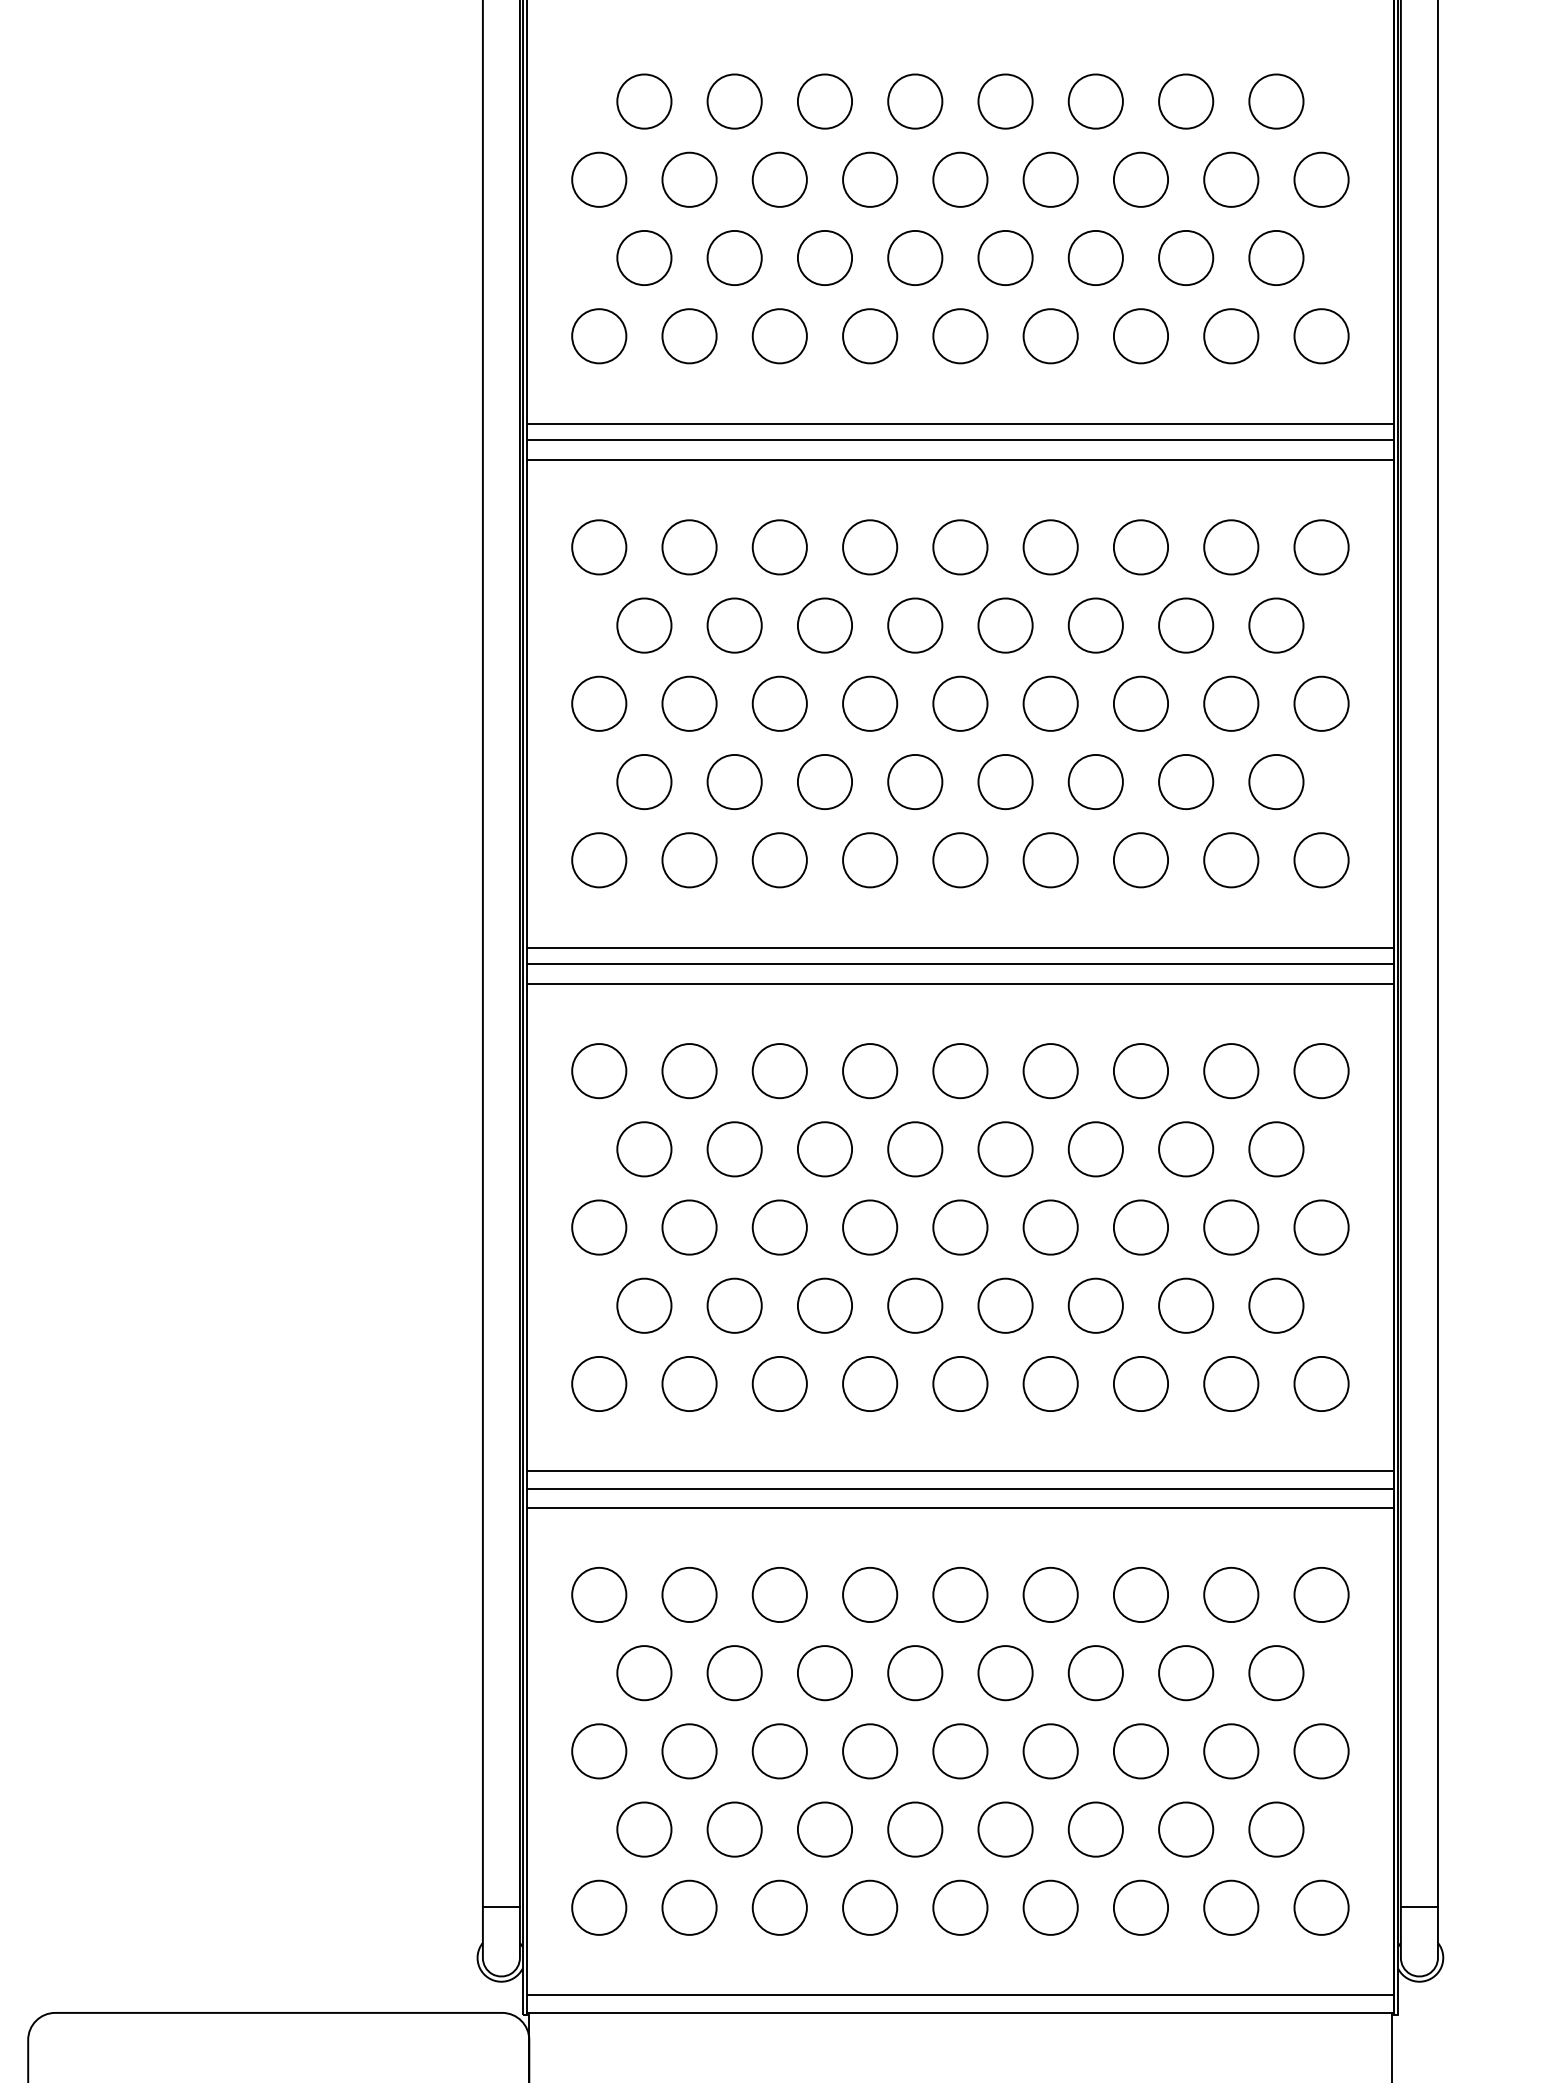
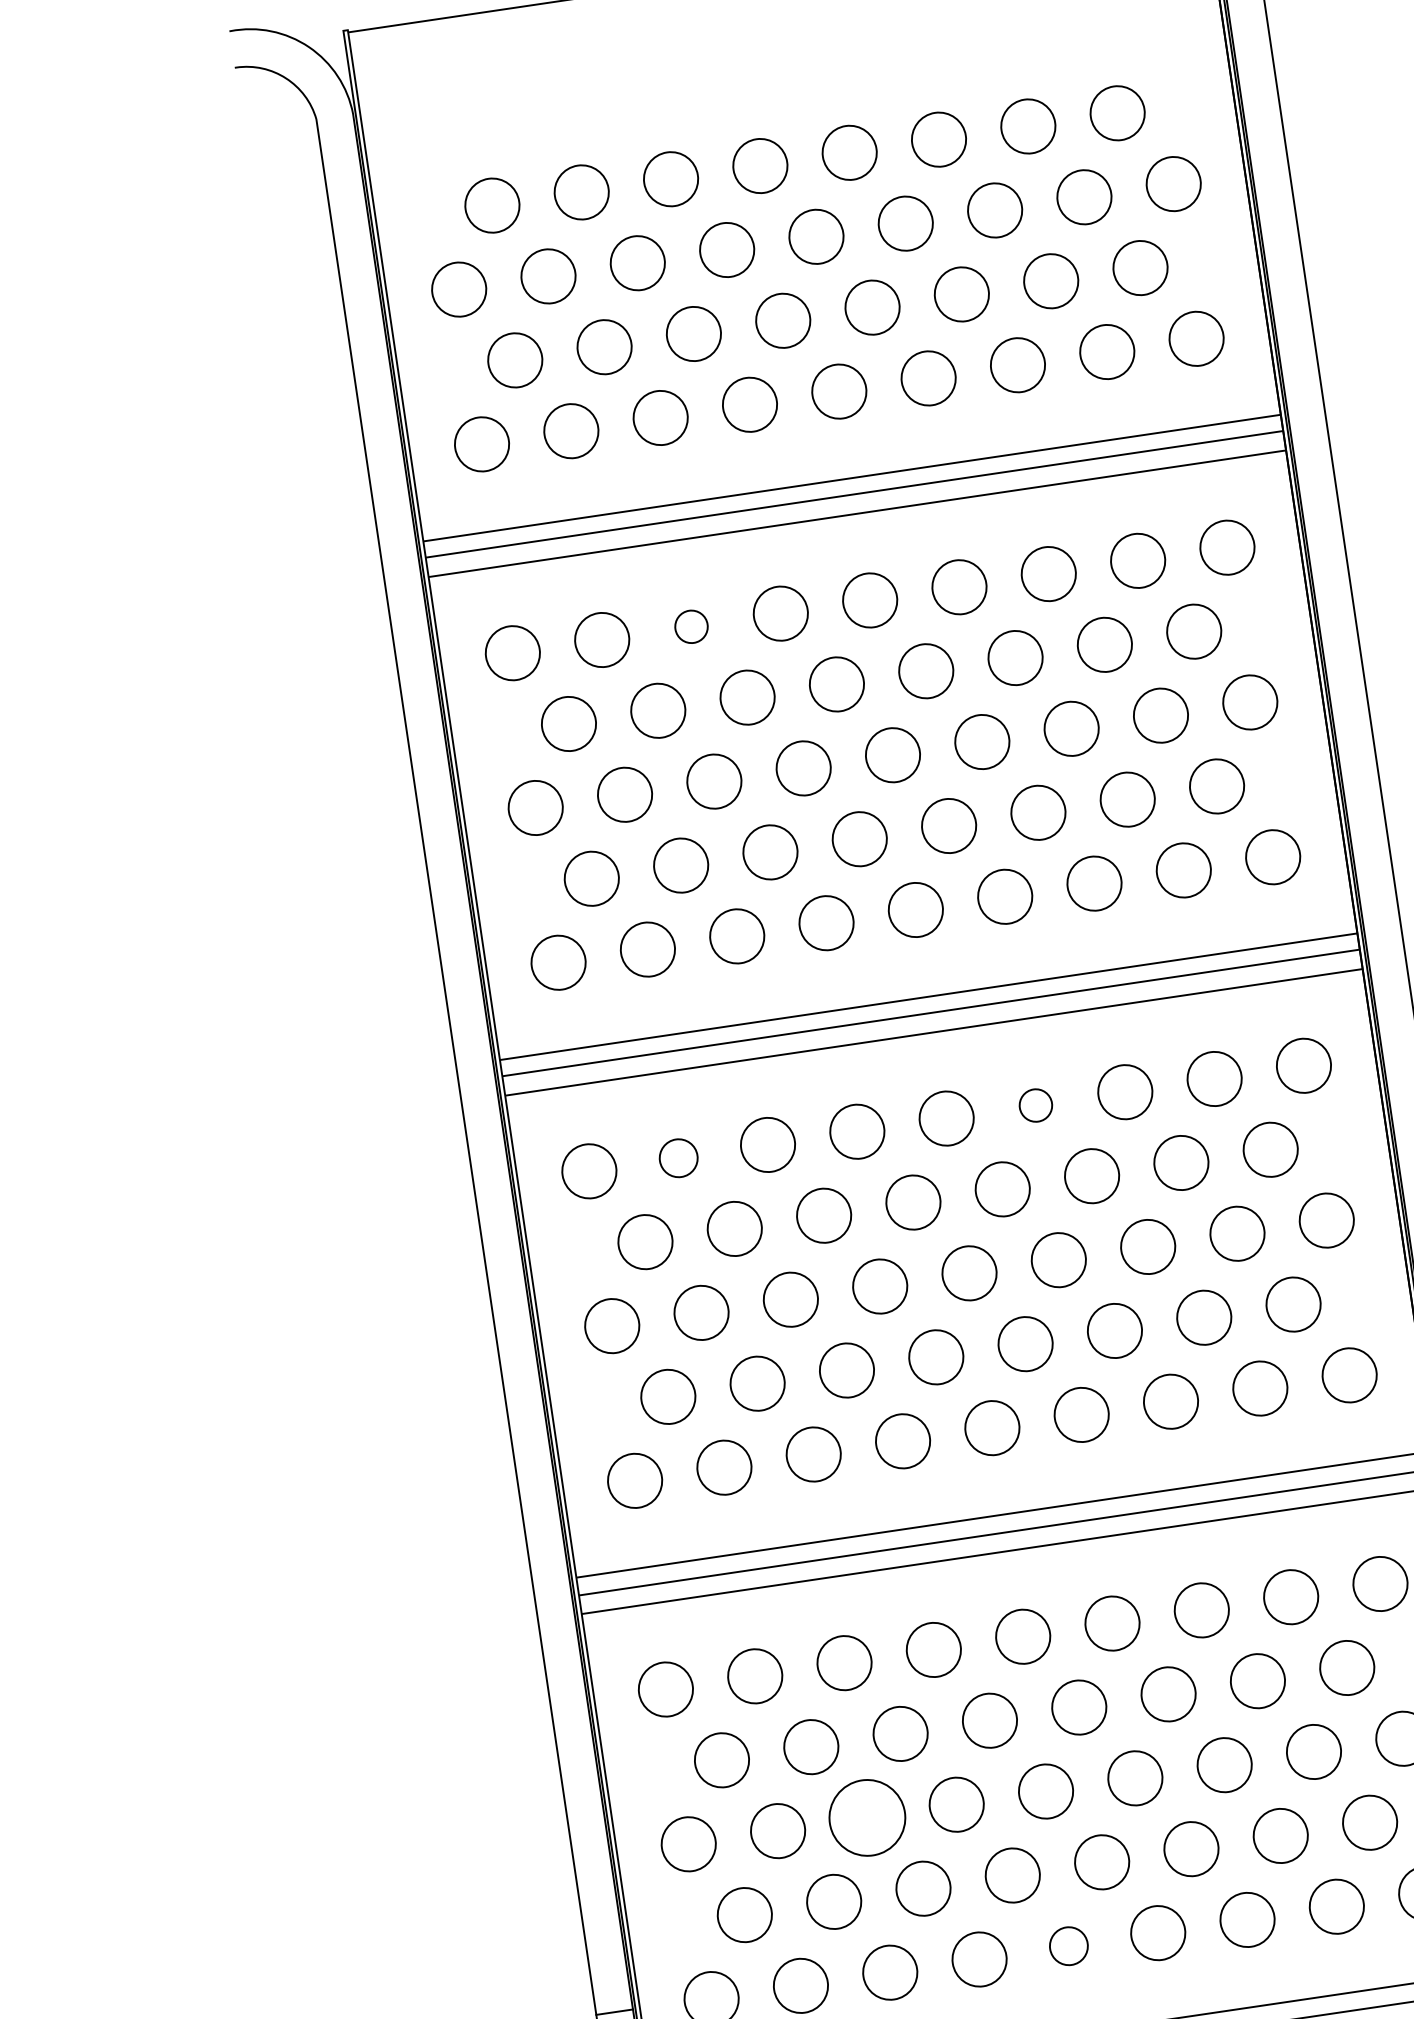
circle: (779, 547) -> (691, 627), size x0.6
circle: (689, 1071) -> (678, 1158), size x0.7
circle: (1050, 1071) -> (1035, 1105), size x0.6
circle: (779, 1751) -> (867, 1818), size x1.4
circle: (960, 1907) -> (1068, 1945), size x0.7

